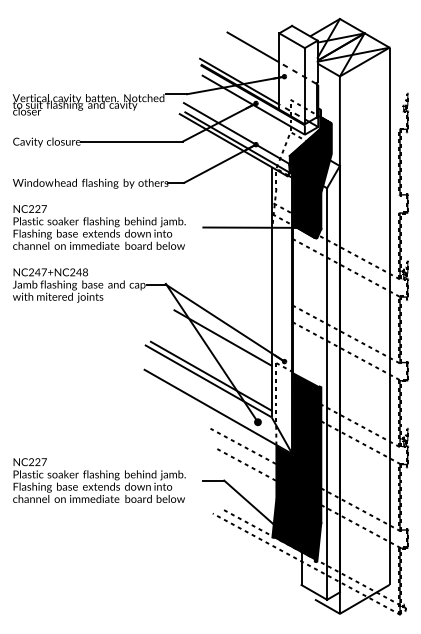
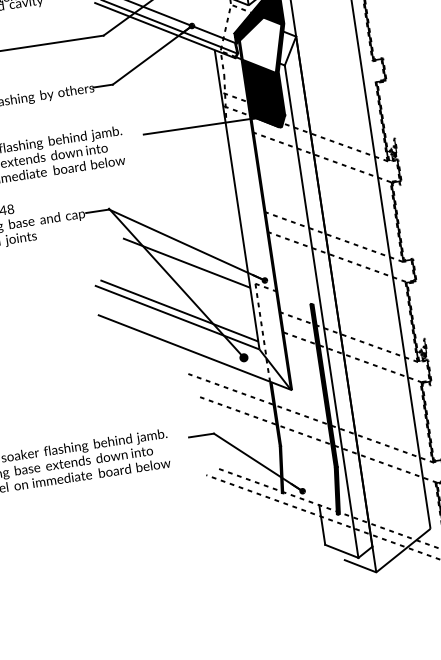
fill: (310, 169) -> (261, 45), removed
fill: (297, 466) -> (299, 403), removed

